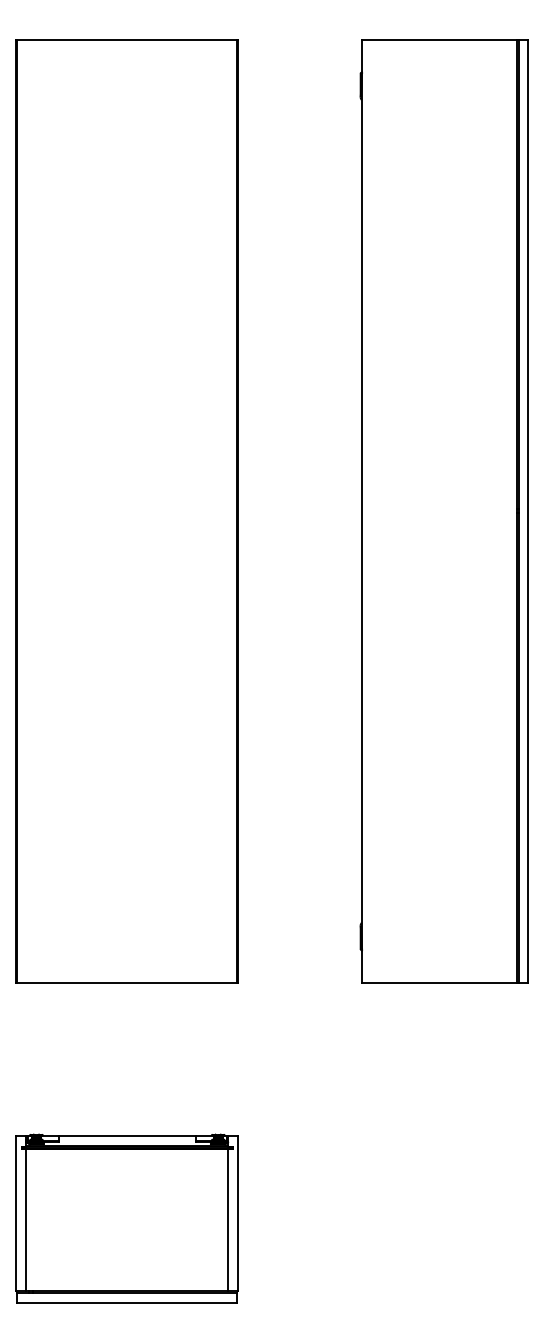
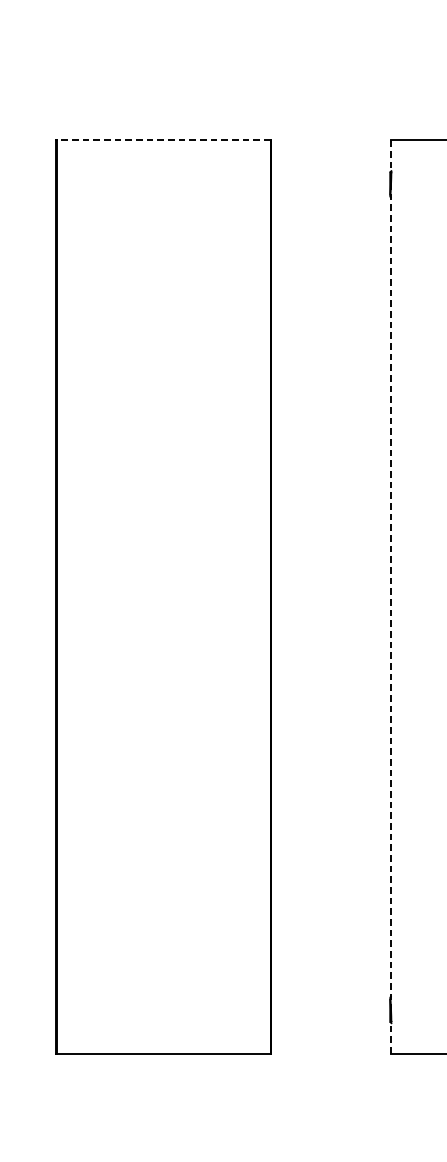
line: (126, 40) -> (163, 140), solid -> dashed
line: (361, 511) -> (391, 597), solid -> dashed

